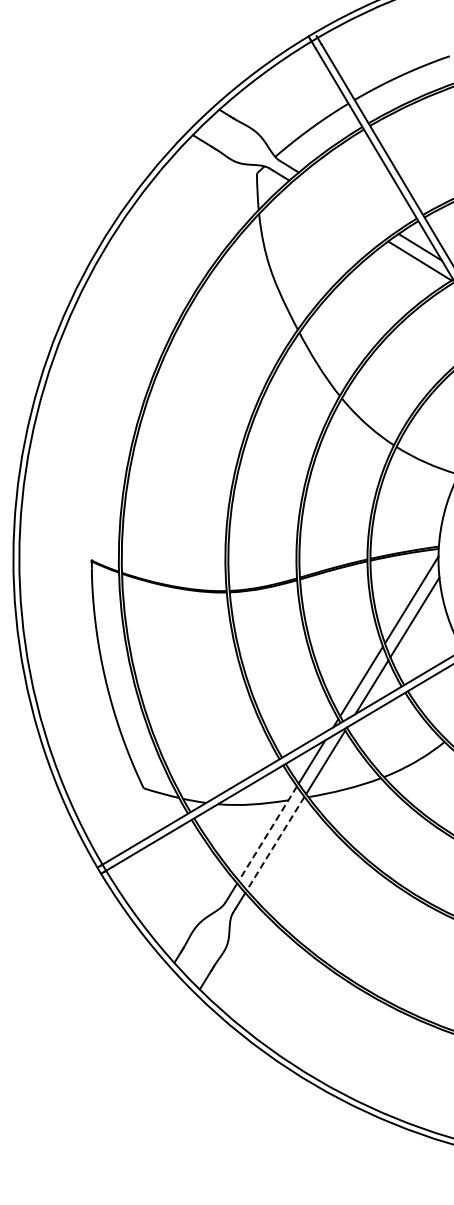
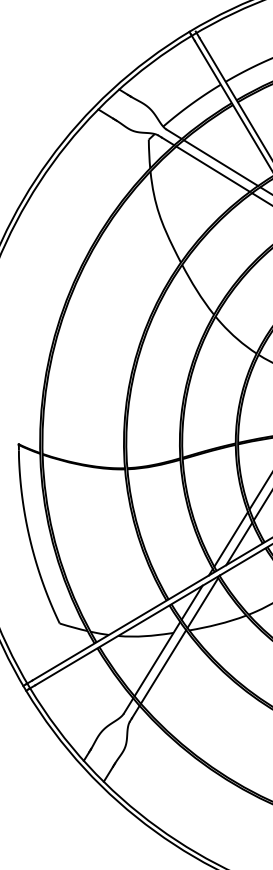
line: (348, 203) -> (220, 163), added
line: (338, 210) -> (212, 168), added
line: (267, 834) -> (157, 659), dashed -> solid
line: (275, 843) -> (163, 666), dashed -> solid

